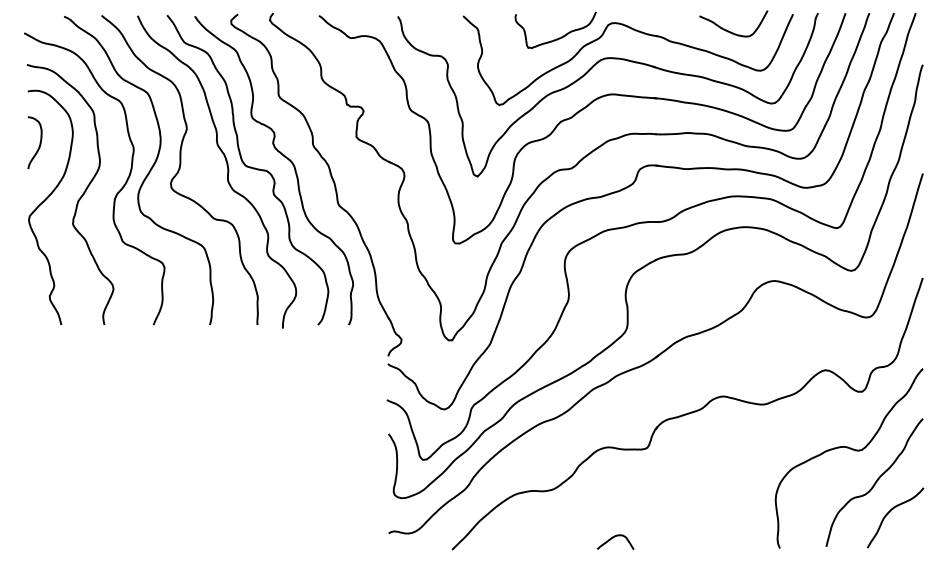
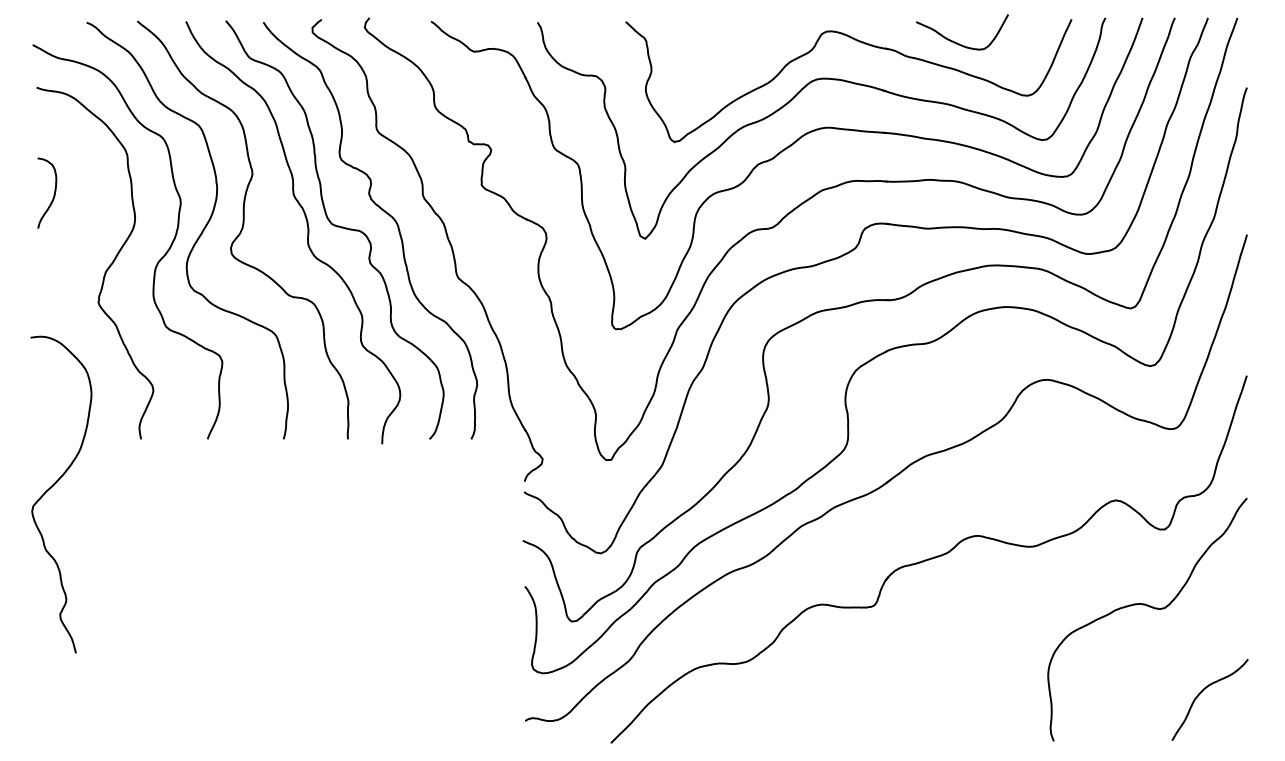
curve: (730, 31) -> (957, 42), moved
curve: (558, 38) -> (754, 51), removed
curve: (44, 201) -> (53, 486), moved
curve: (875, 482) -> (1182, 652), removed
curve: (613, 538) -> (828, 727), removed

